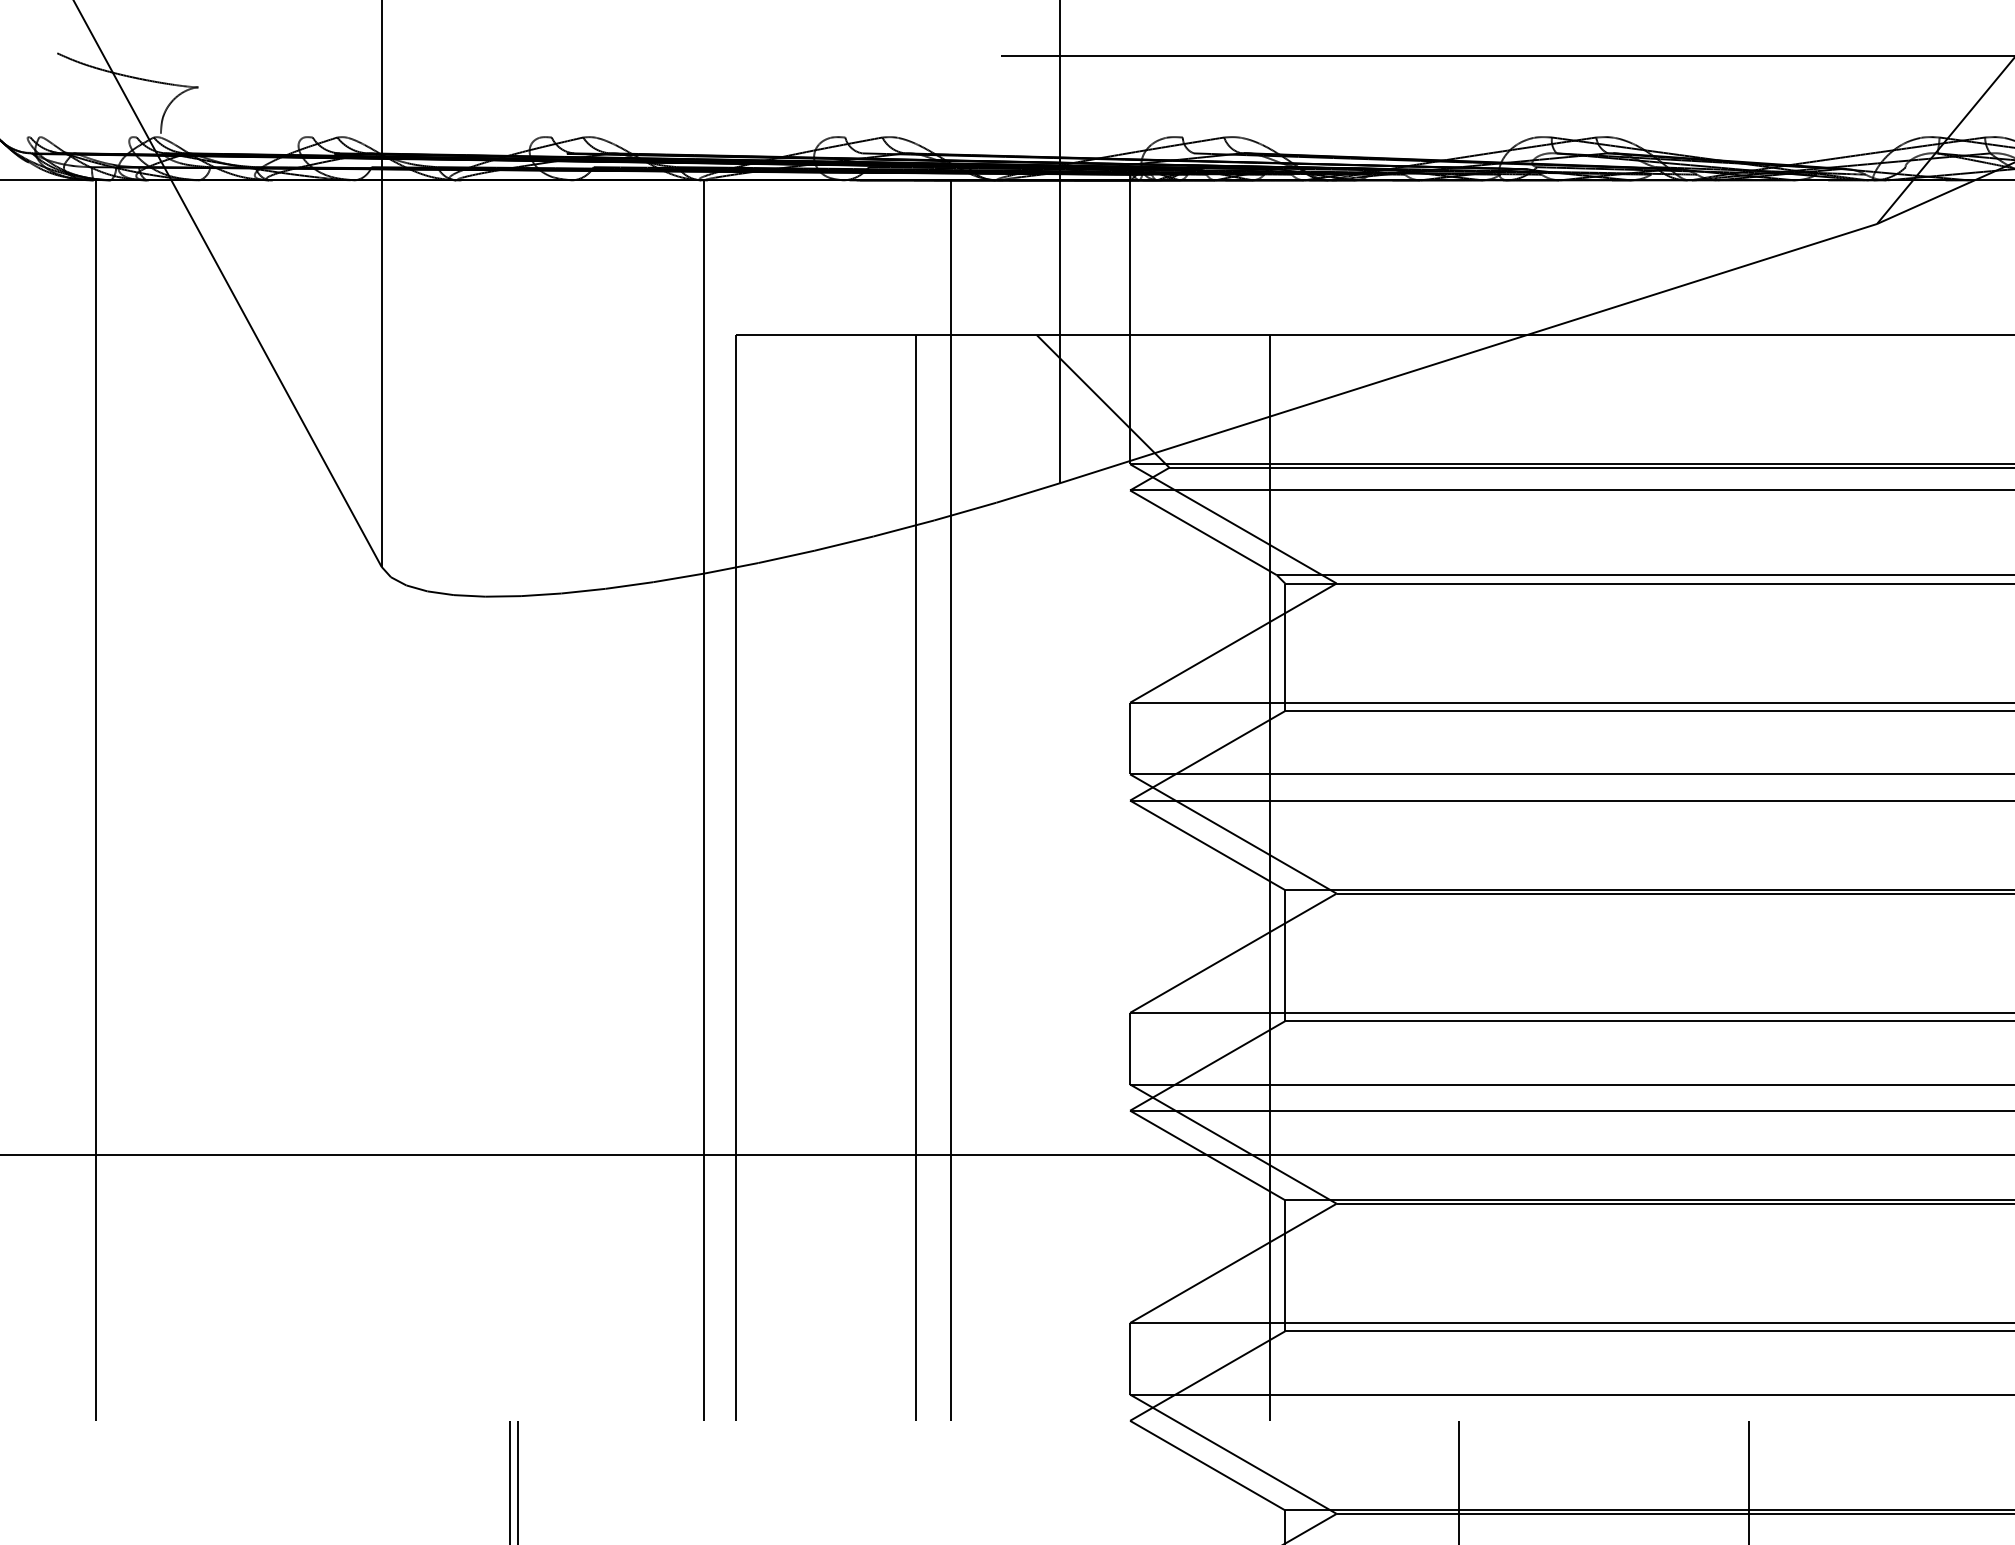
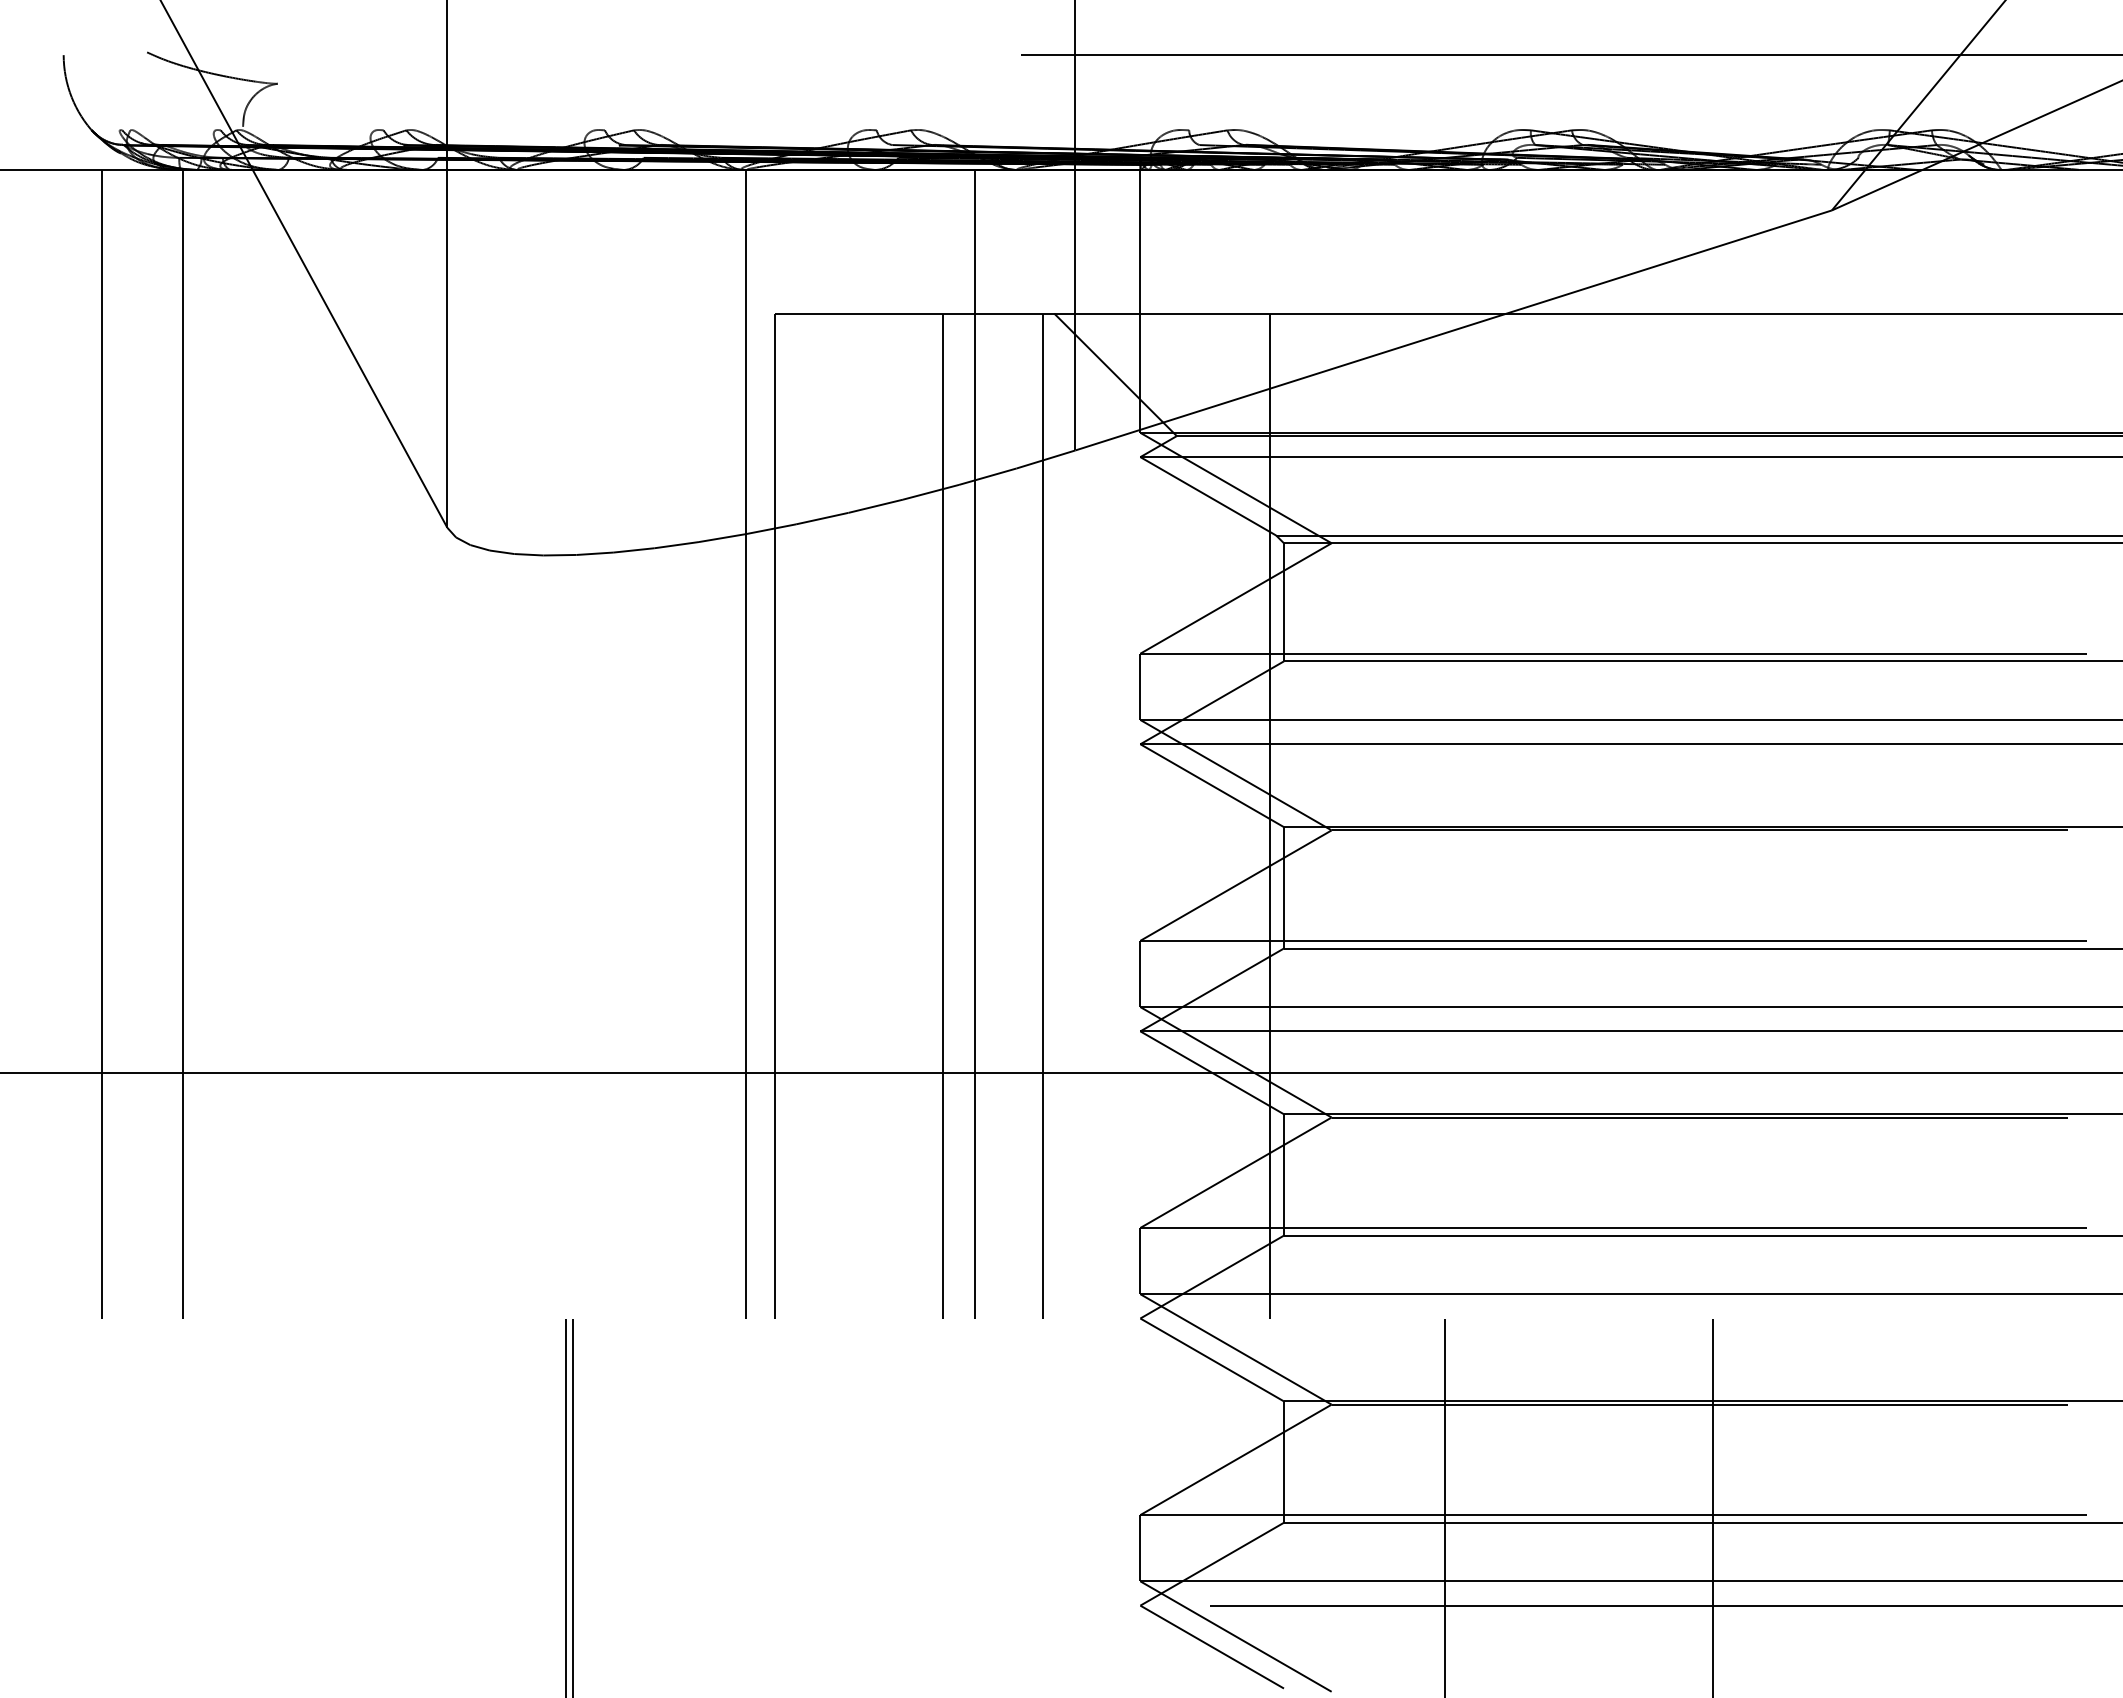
line: (9, 800) -> (102, 744), added
line: (1025, 877) -> (1043, 815), added

